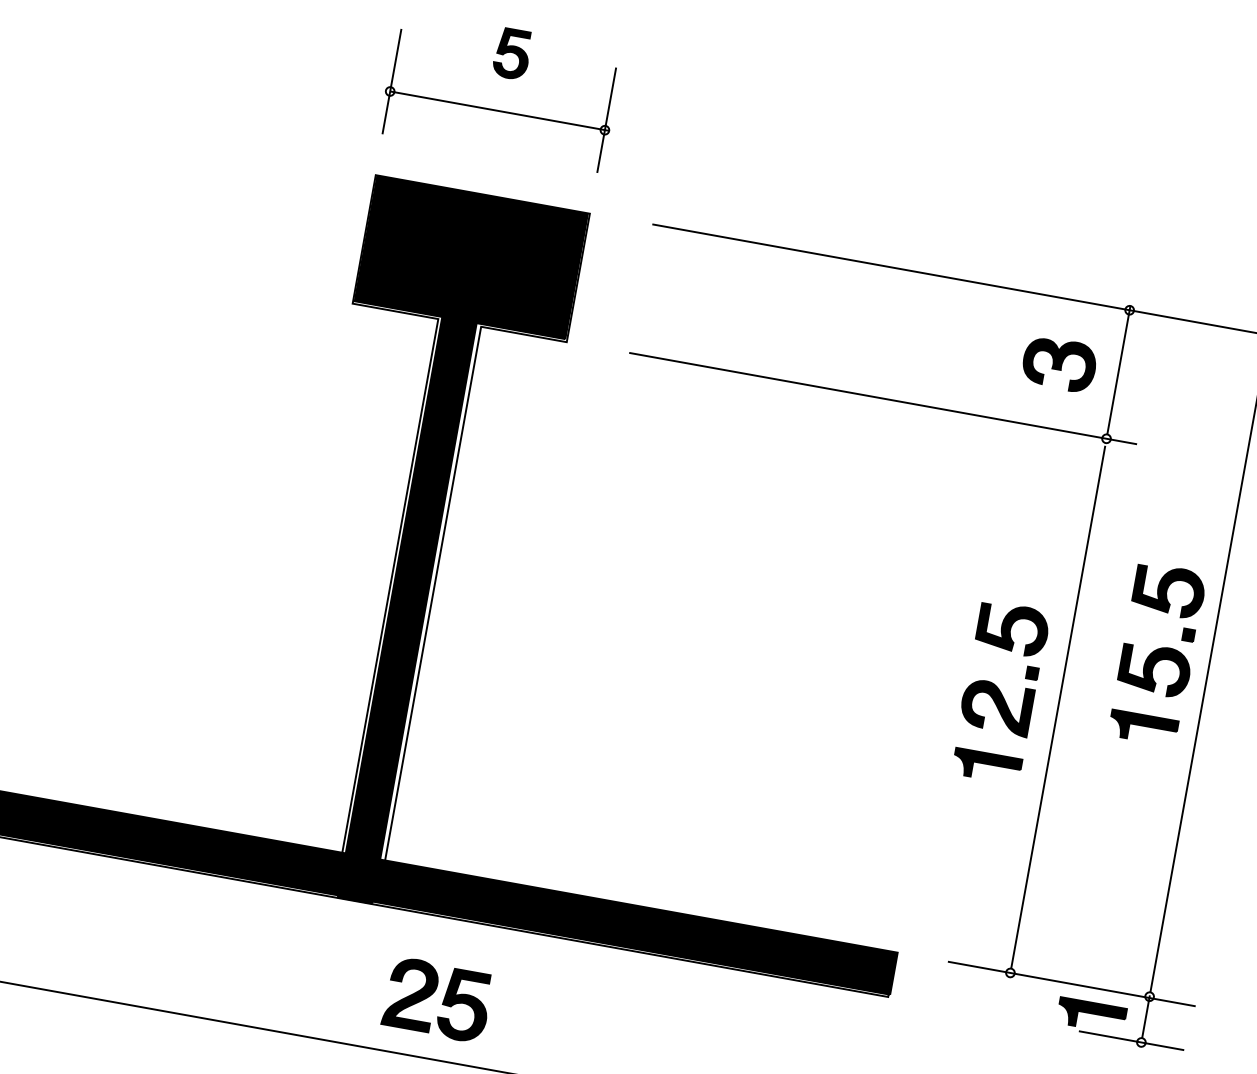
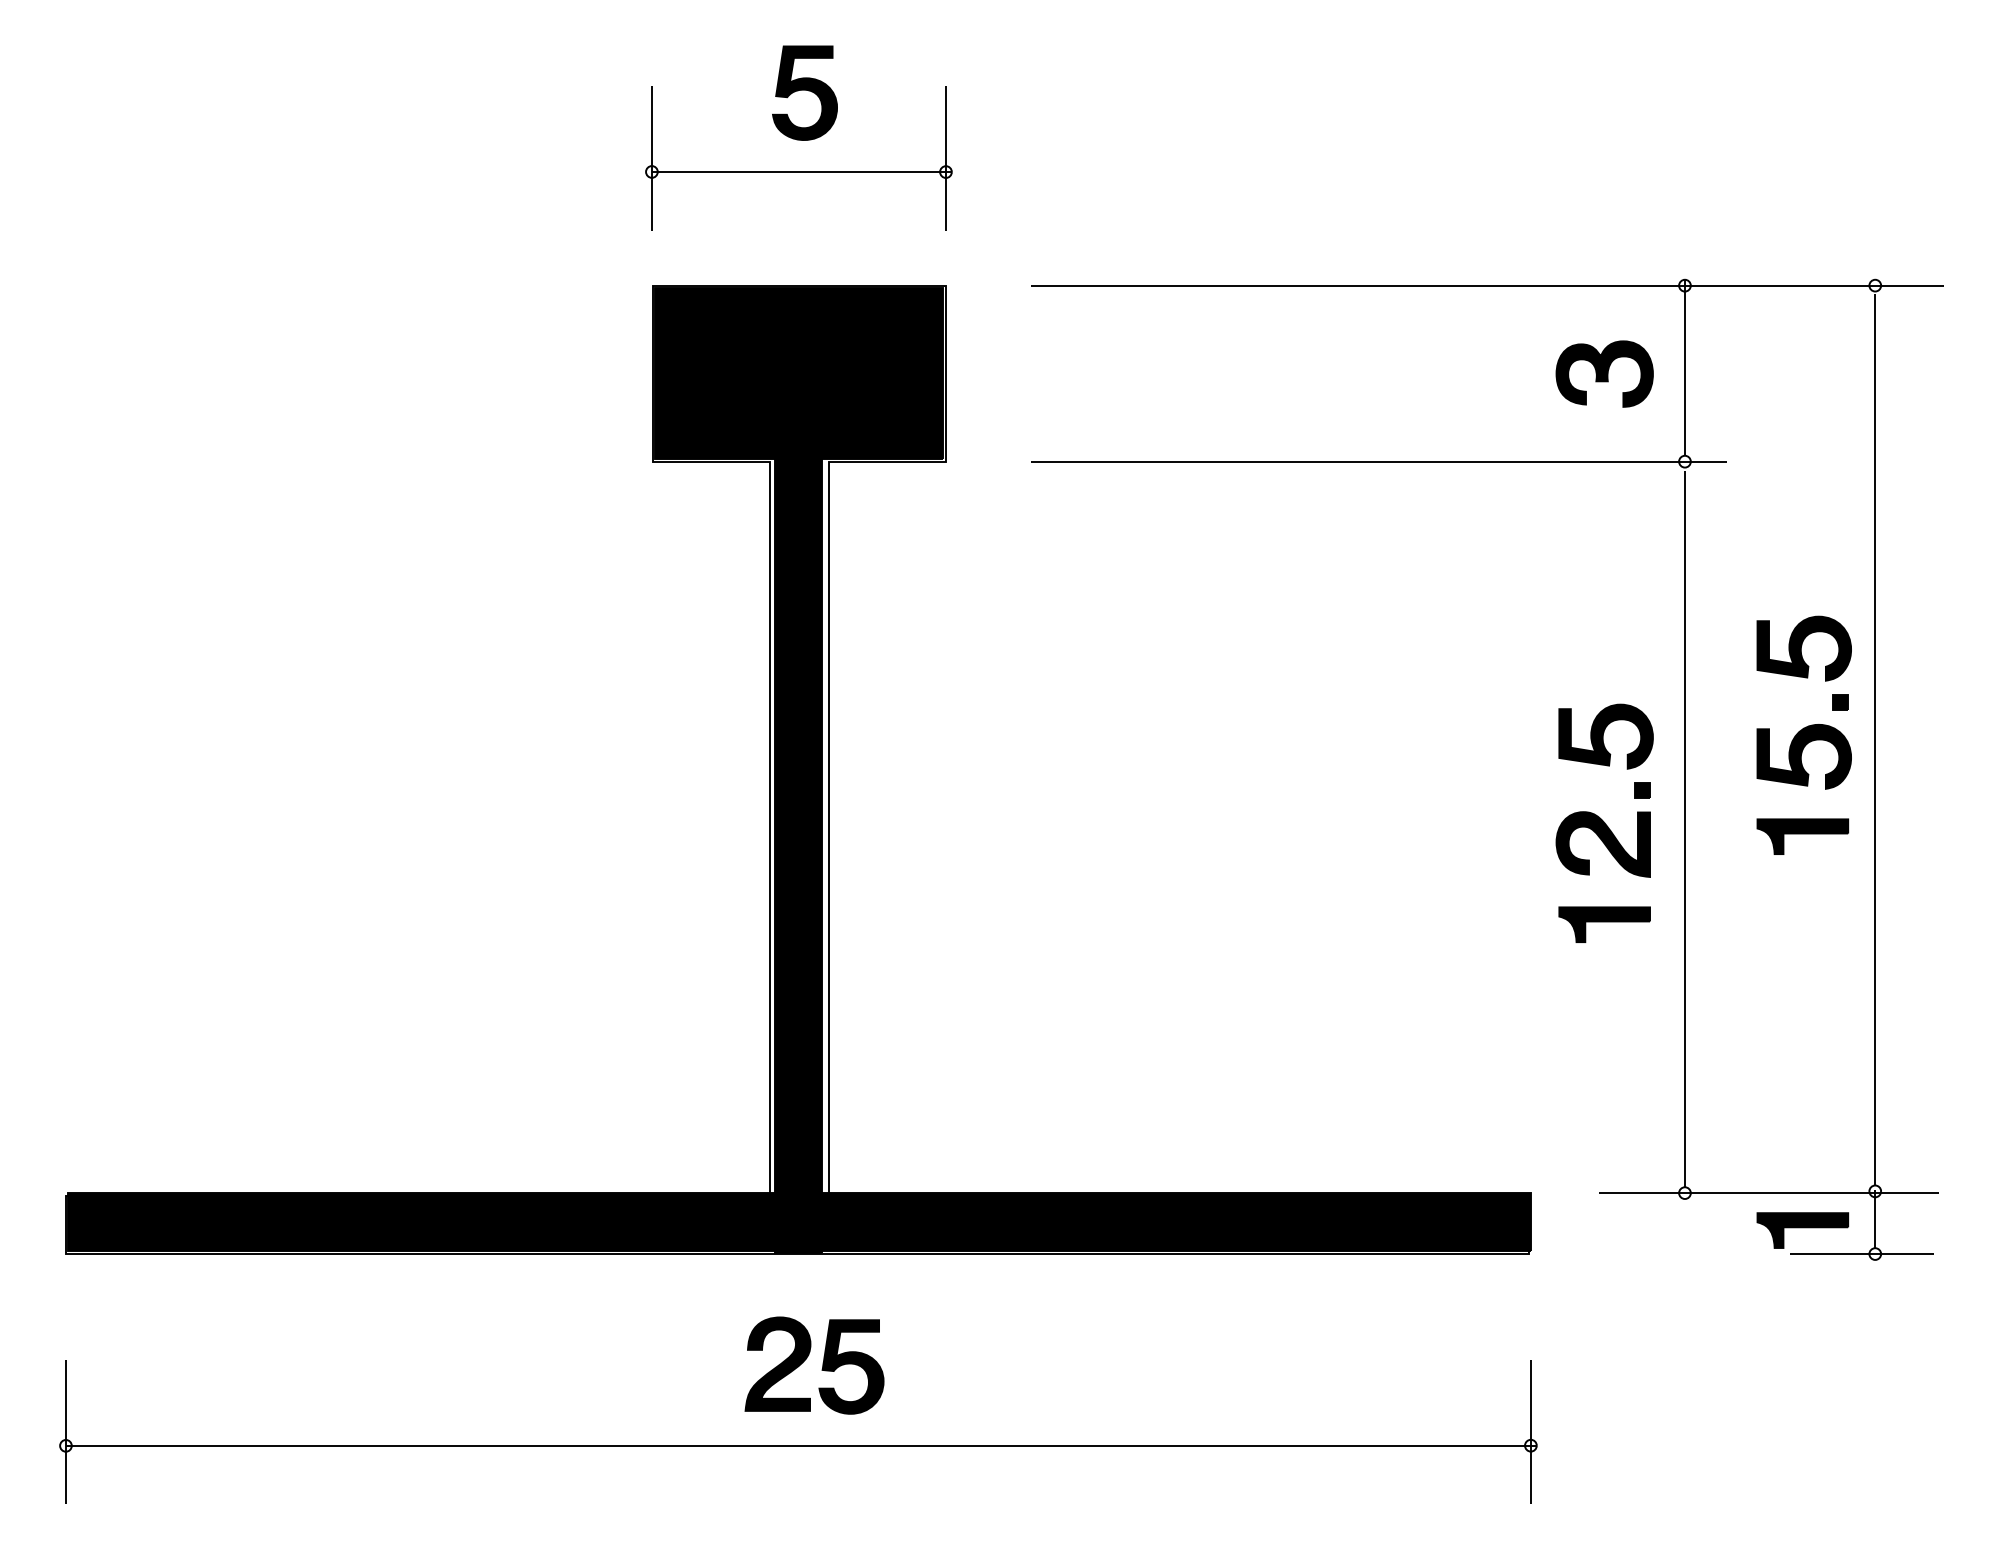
part: (512, 53) -> (804, 92), size x1.43
part: (443, 1000) -> (822, 1365), moved

